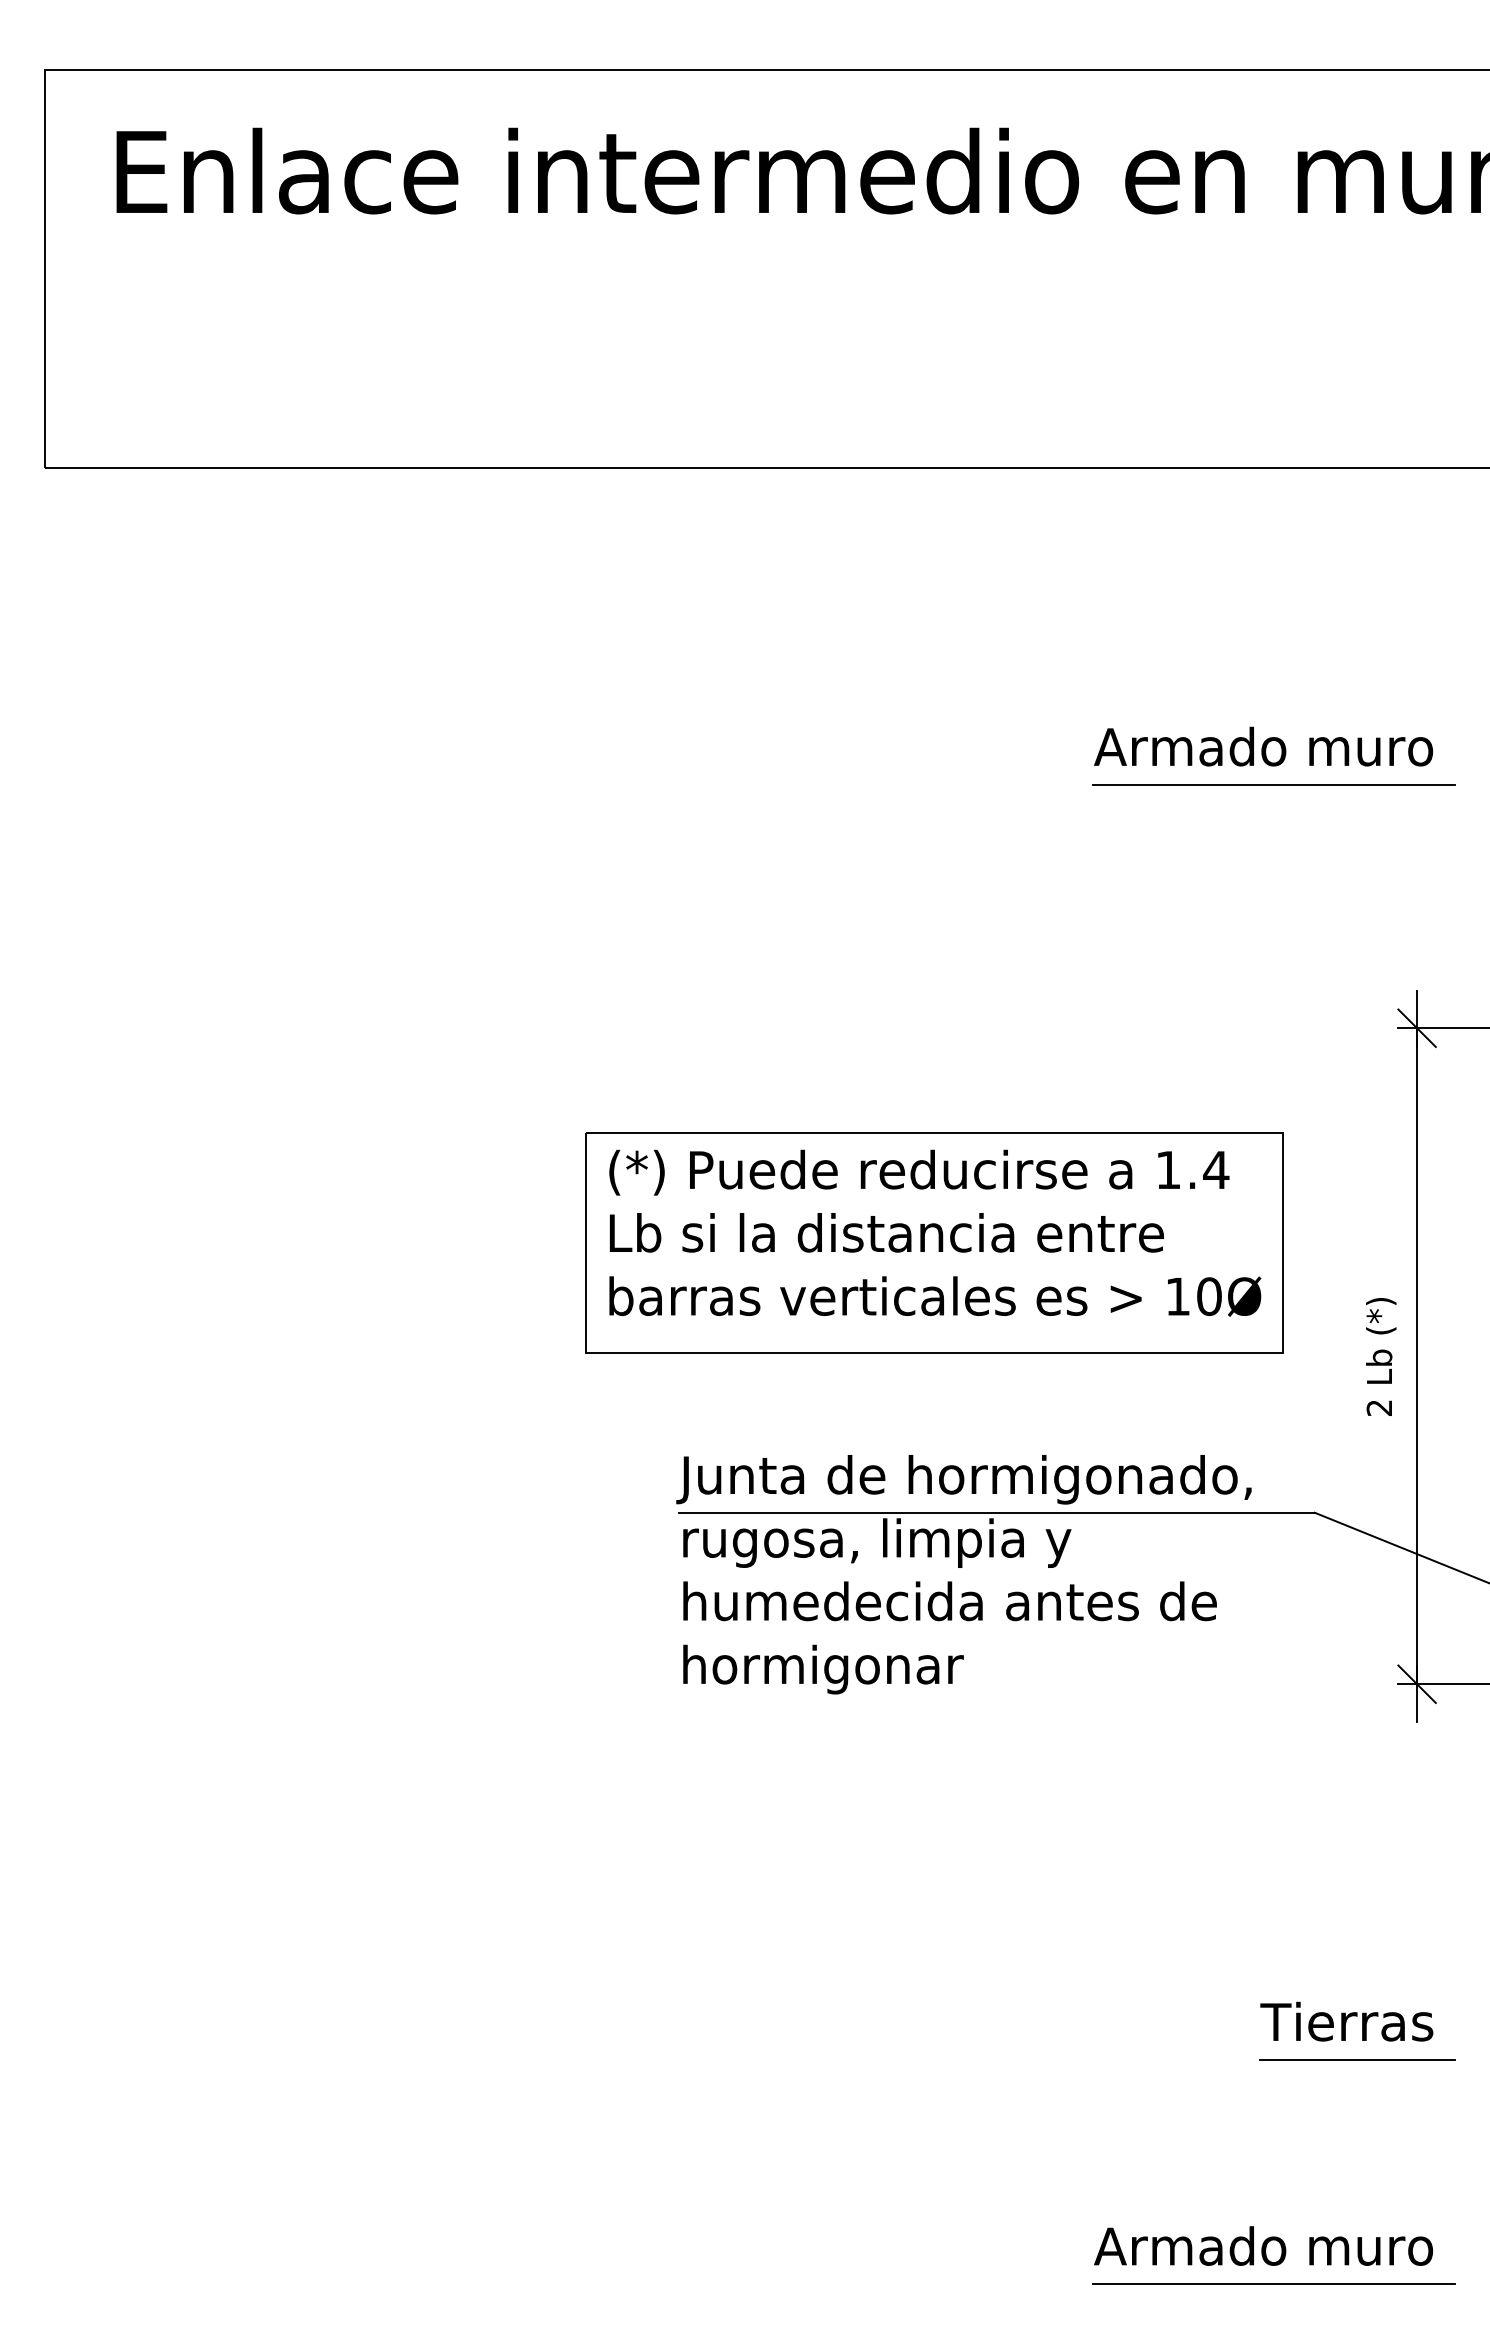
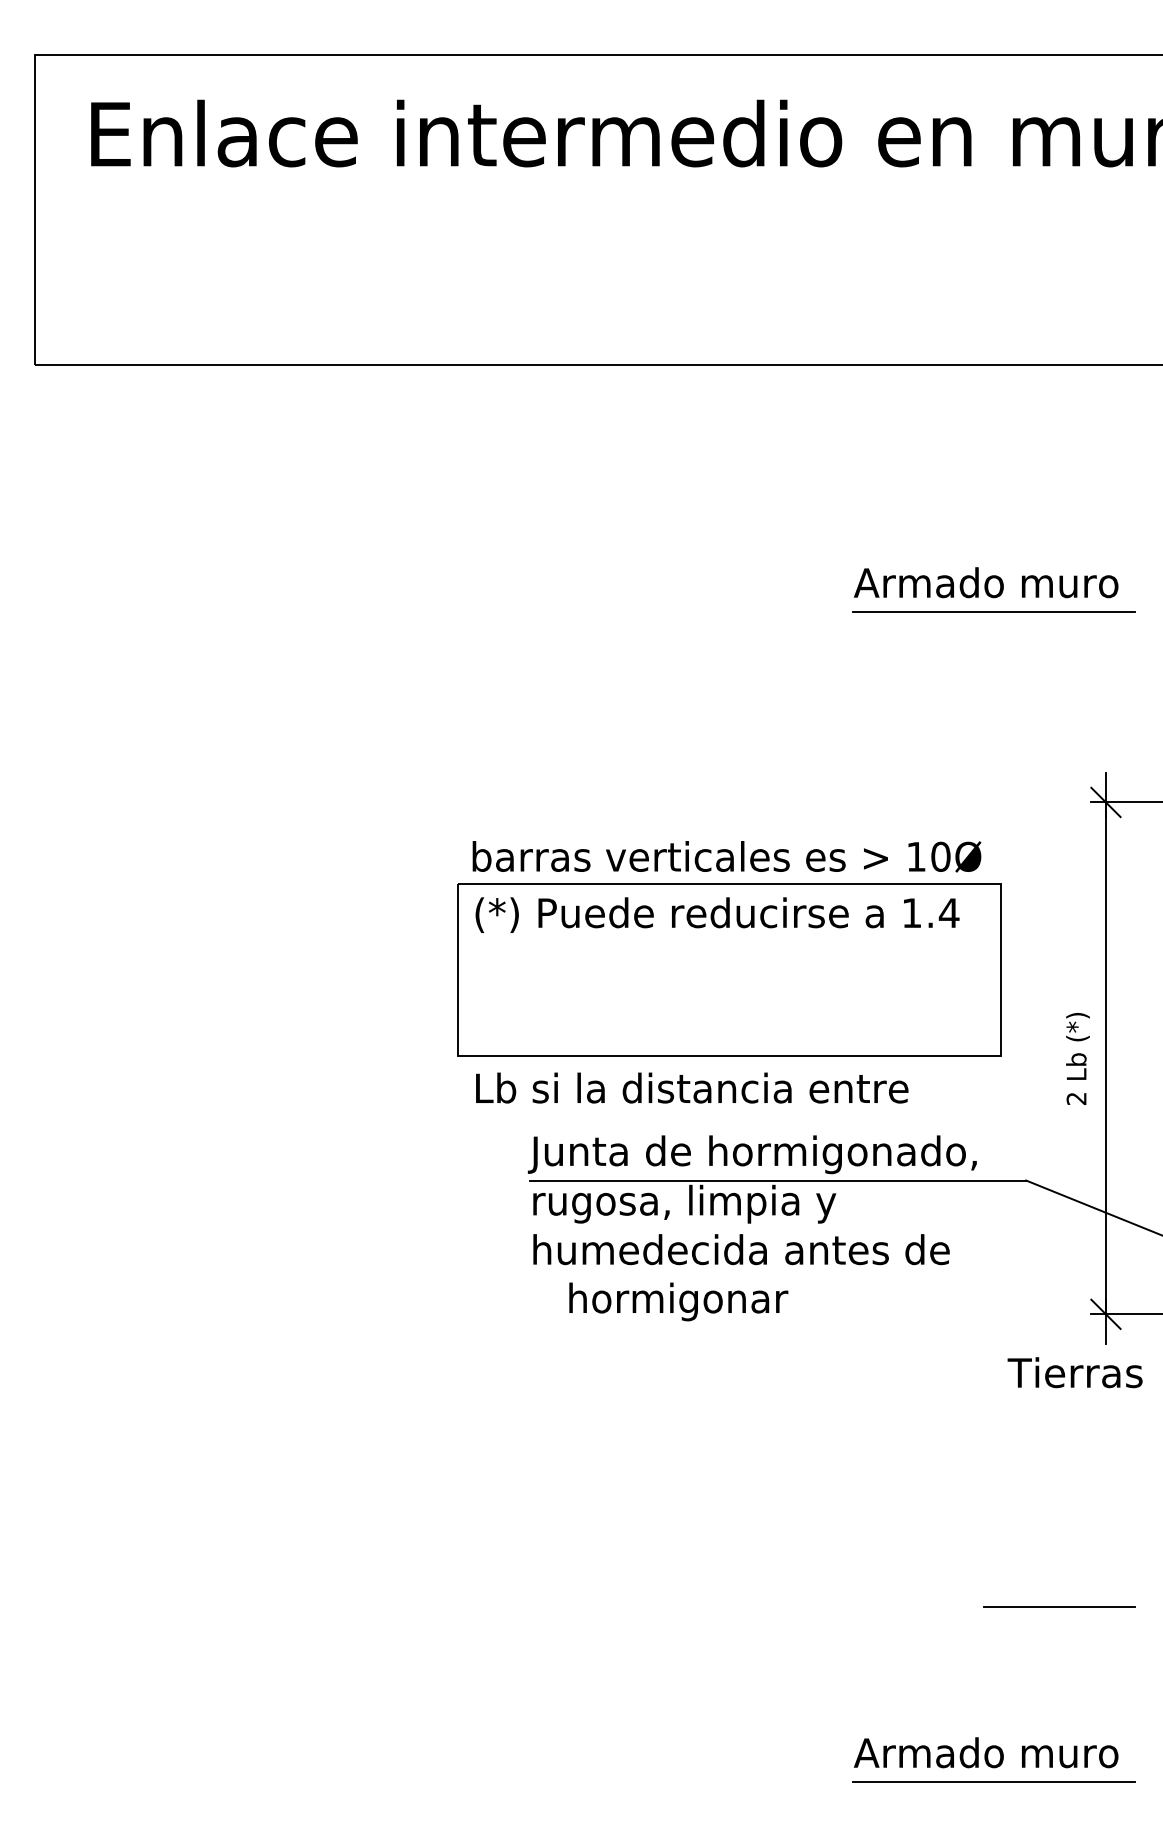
text: (887, 1232) -> (692, 1087), moved
text: (934, 1296) -> (726, 856), moved
text: (823, 1669) -> (678, 1301), moved
text: (1346, 2021) -> (1074, 1372), moved

